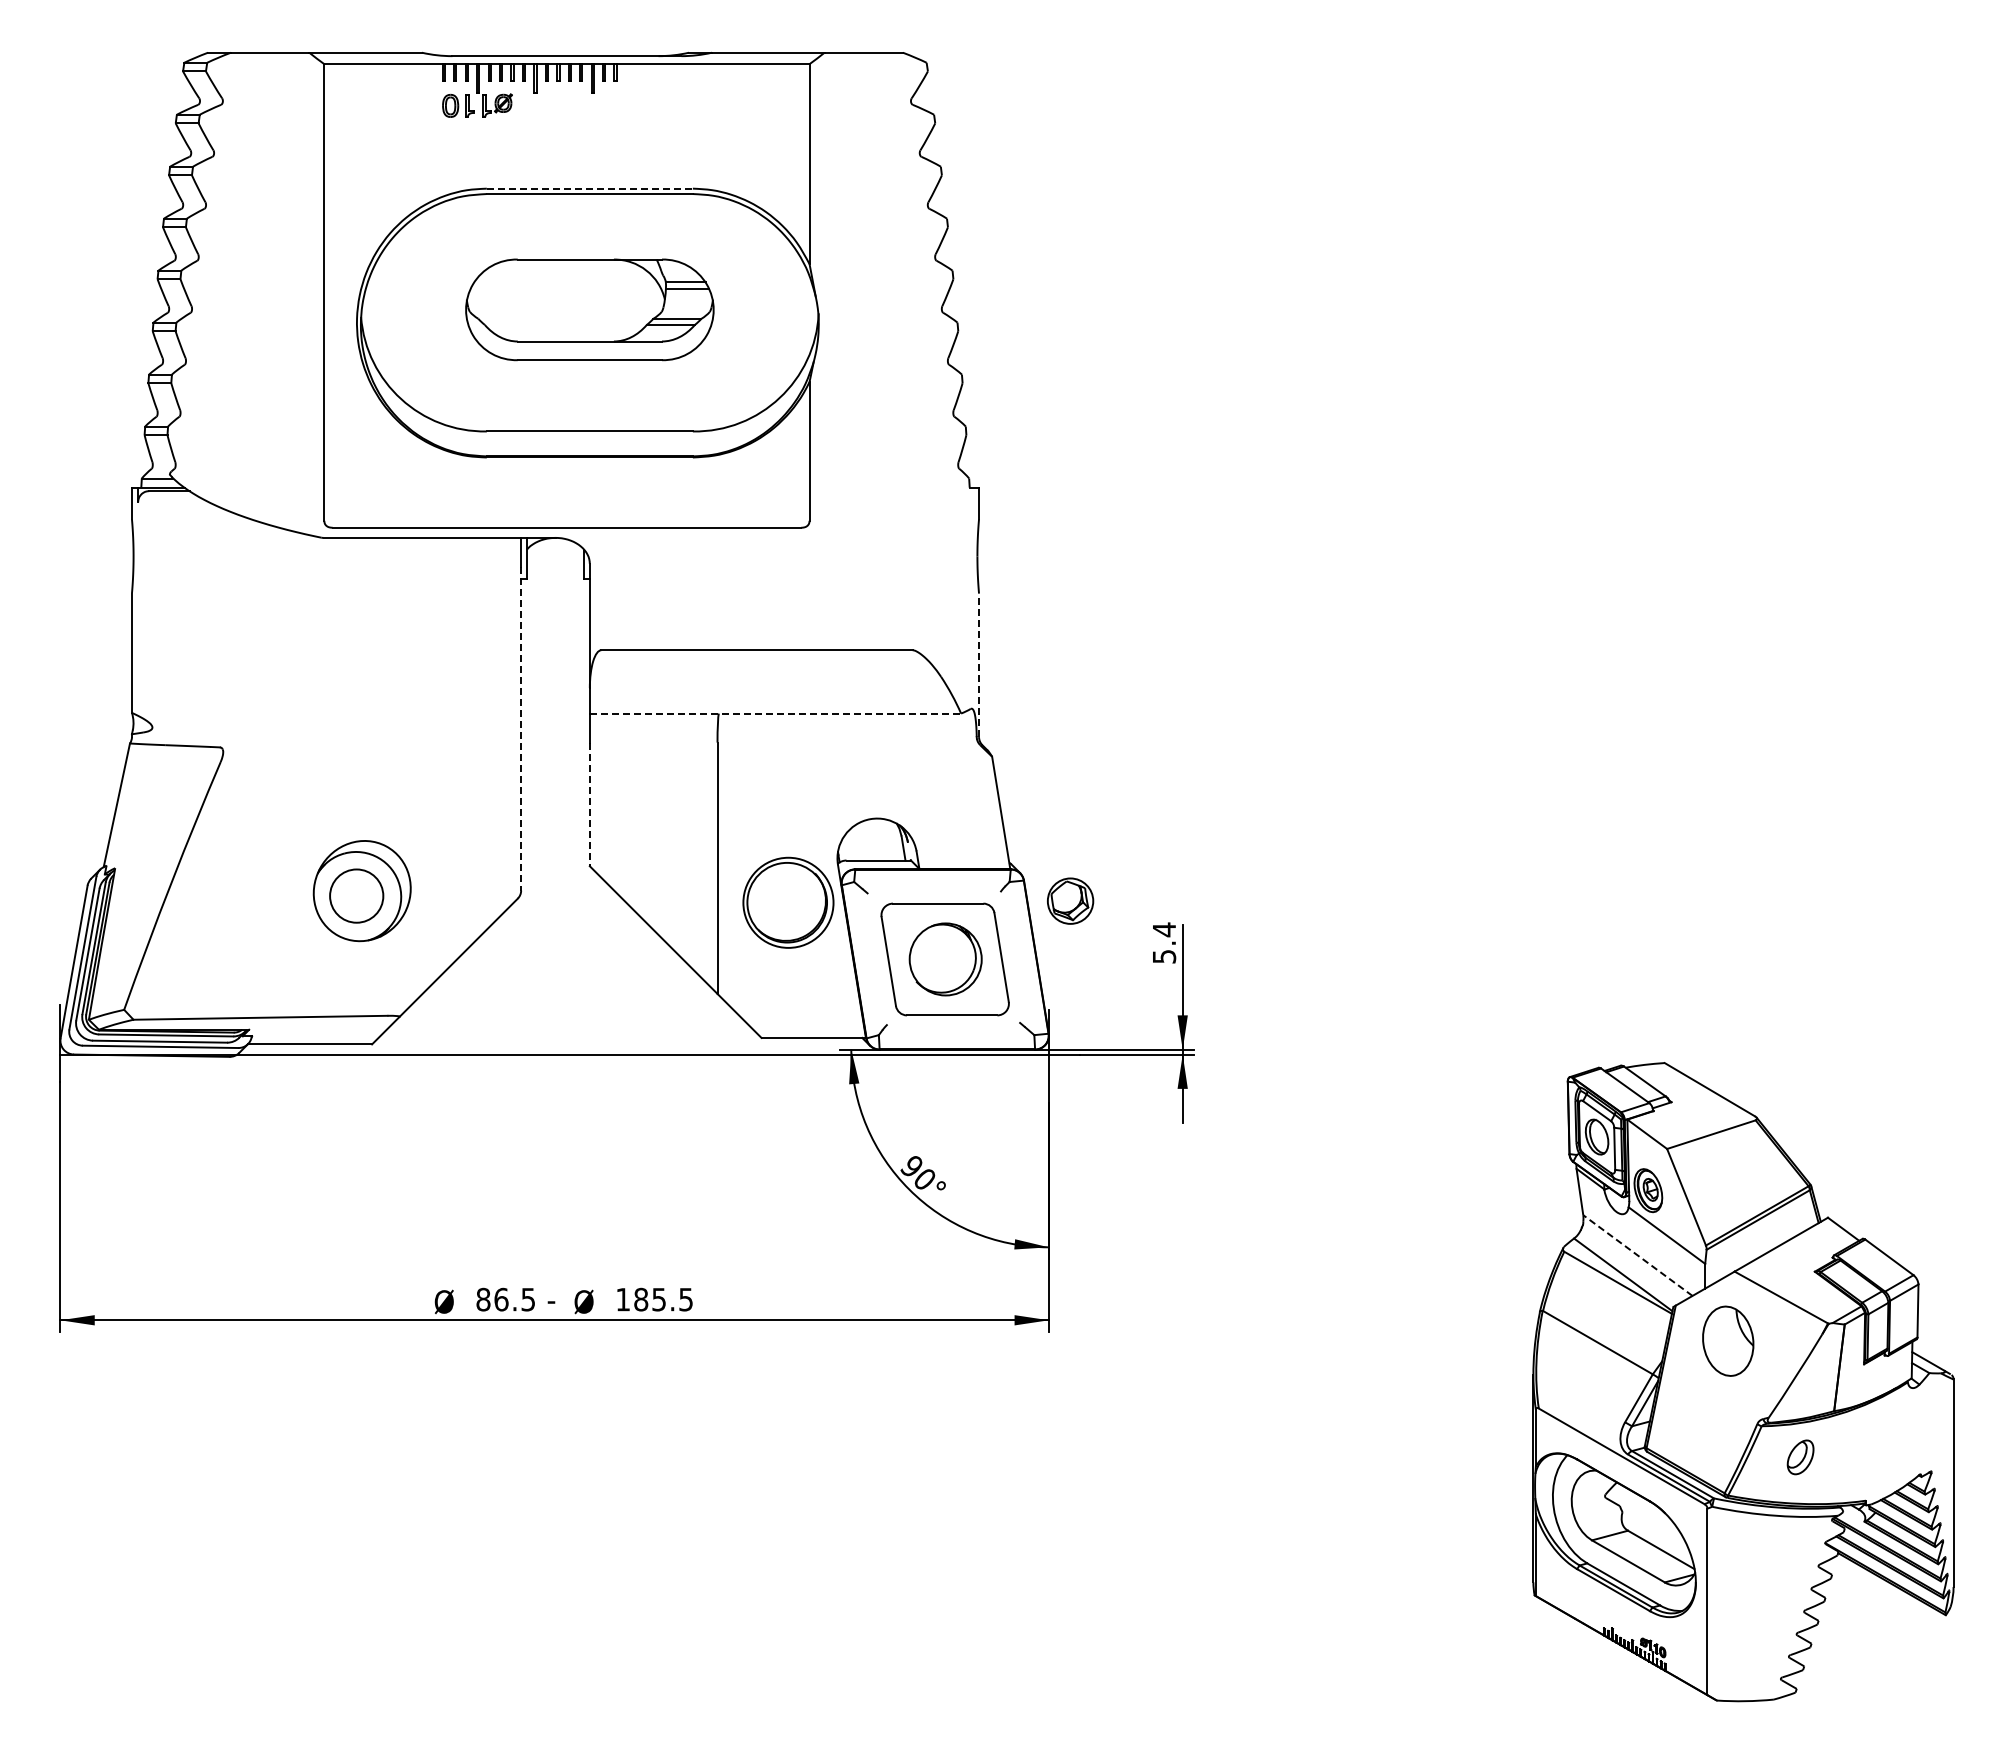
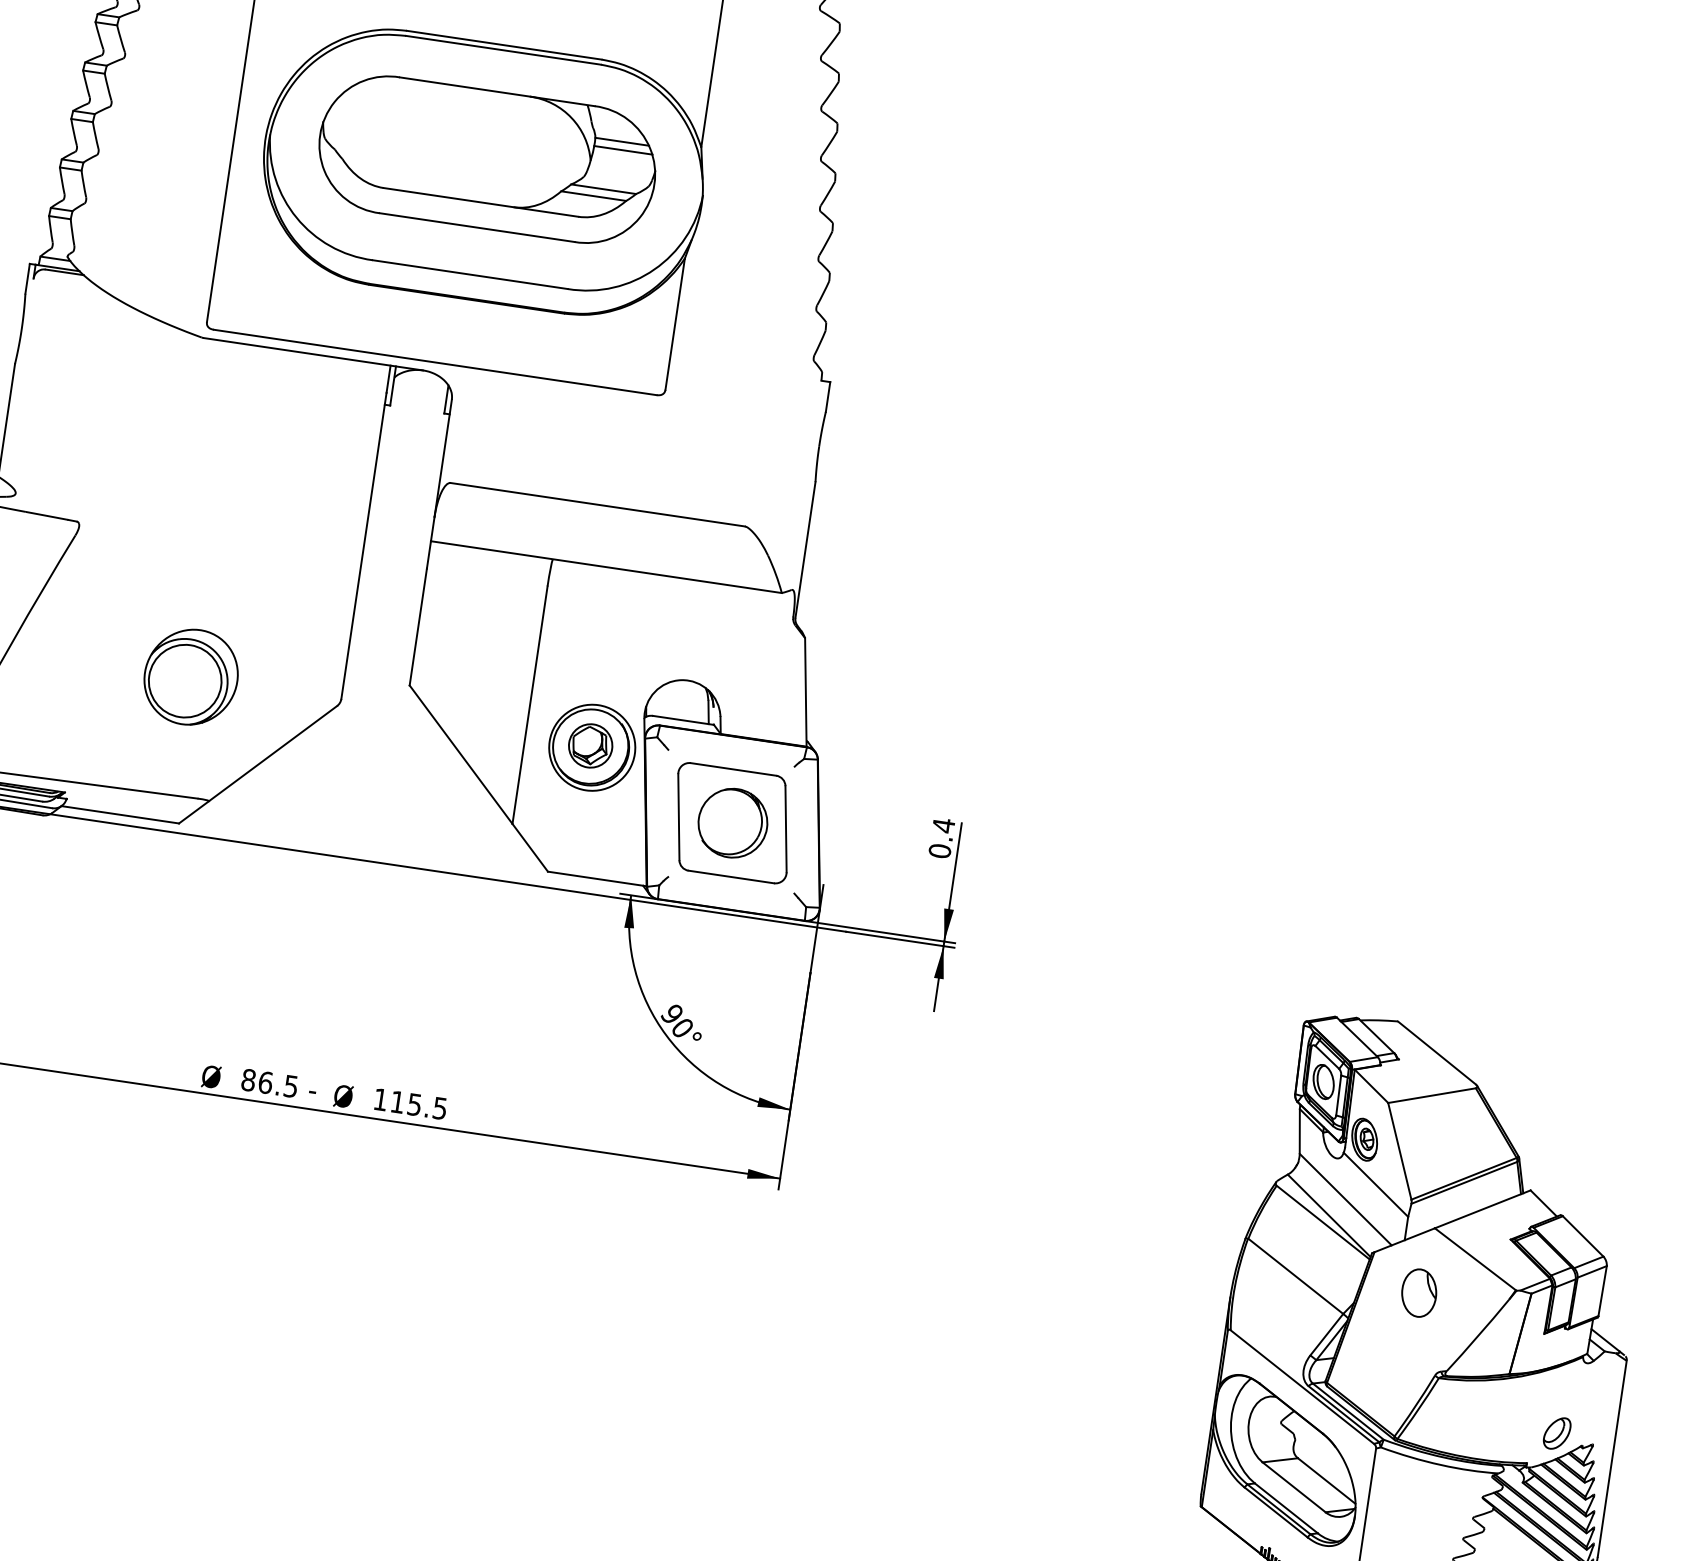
line: (590, 188) -> (504, 45), dashed -> solid
part: (589, 309) -> (487, 159), size x1.43
line: (979, 665) -> (805, 550), dashed -> solid
line: (775, 713) -> (606, 567), dashed -> solid
line: (521, 728) -> (364, 545), dashed -> solid
line: (589, 804) -> (417, 627), dashed -> solid
circle: (356, 896) -> (184, 681), size x1.43
part: (1070, 900) -> (590, 745), moved
text: (1164, 956) -> (940, 850), 5.4 -> 0.4
line: (1637, 1255) -> (1345, 1199), dashed -> solid
text: (641, 1299) -> (398, 1102), 185.5 -> 115.5
part: (1728, 1340) -> (1419, 1292), size x0.71
part: (1800, 1457) -> (1557, 1433), moved

